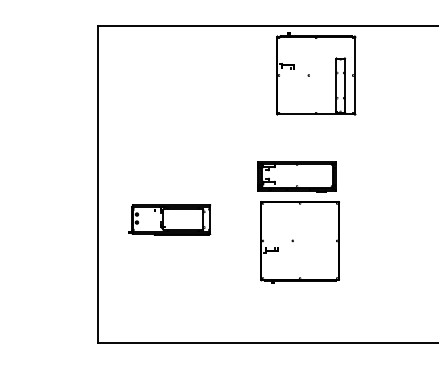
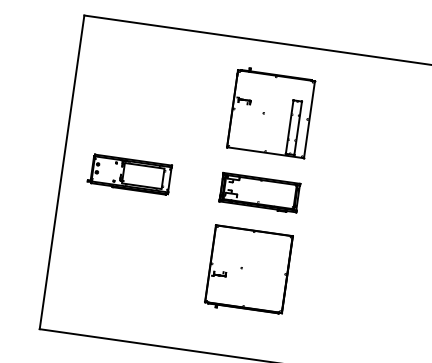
part: (316, 73) -> (271, 112), moved
part: (169, 219) -> (129, 173), moved
part: (299, 242) -> (248, 270), moved

